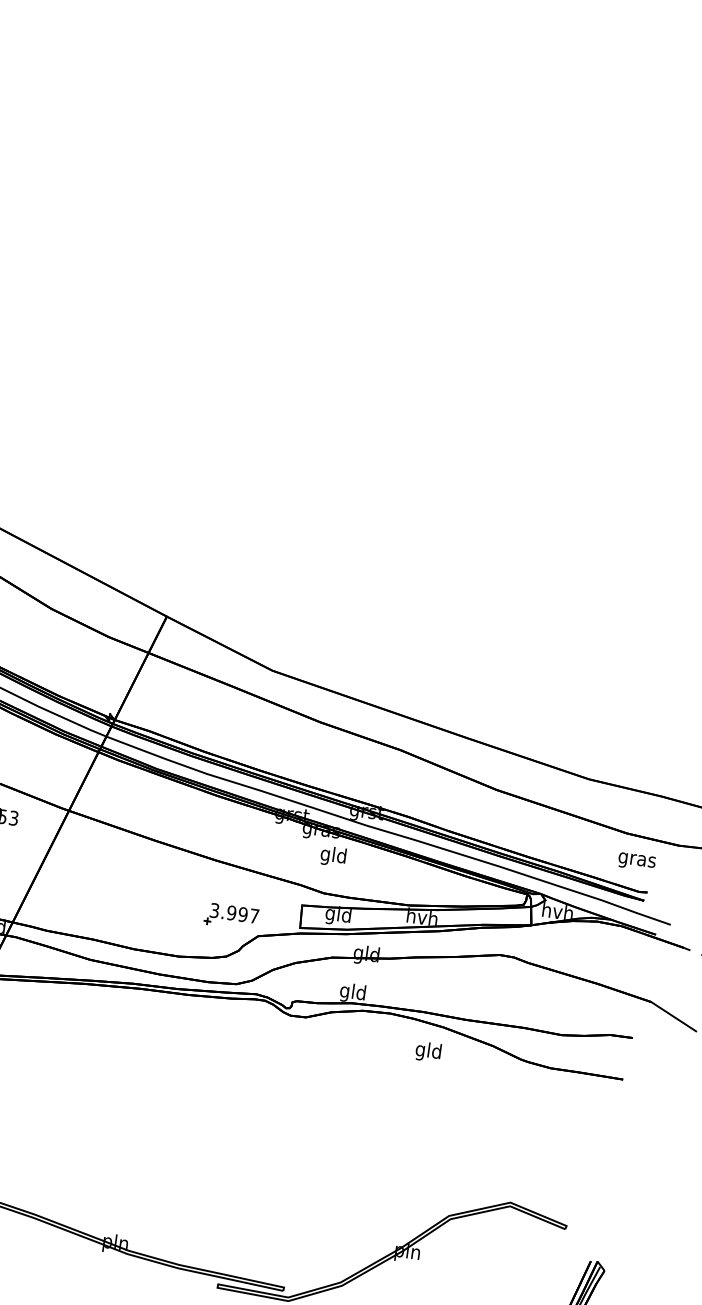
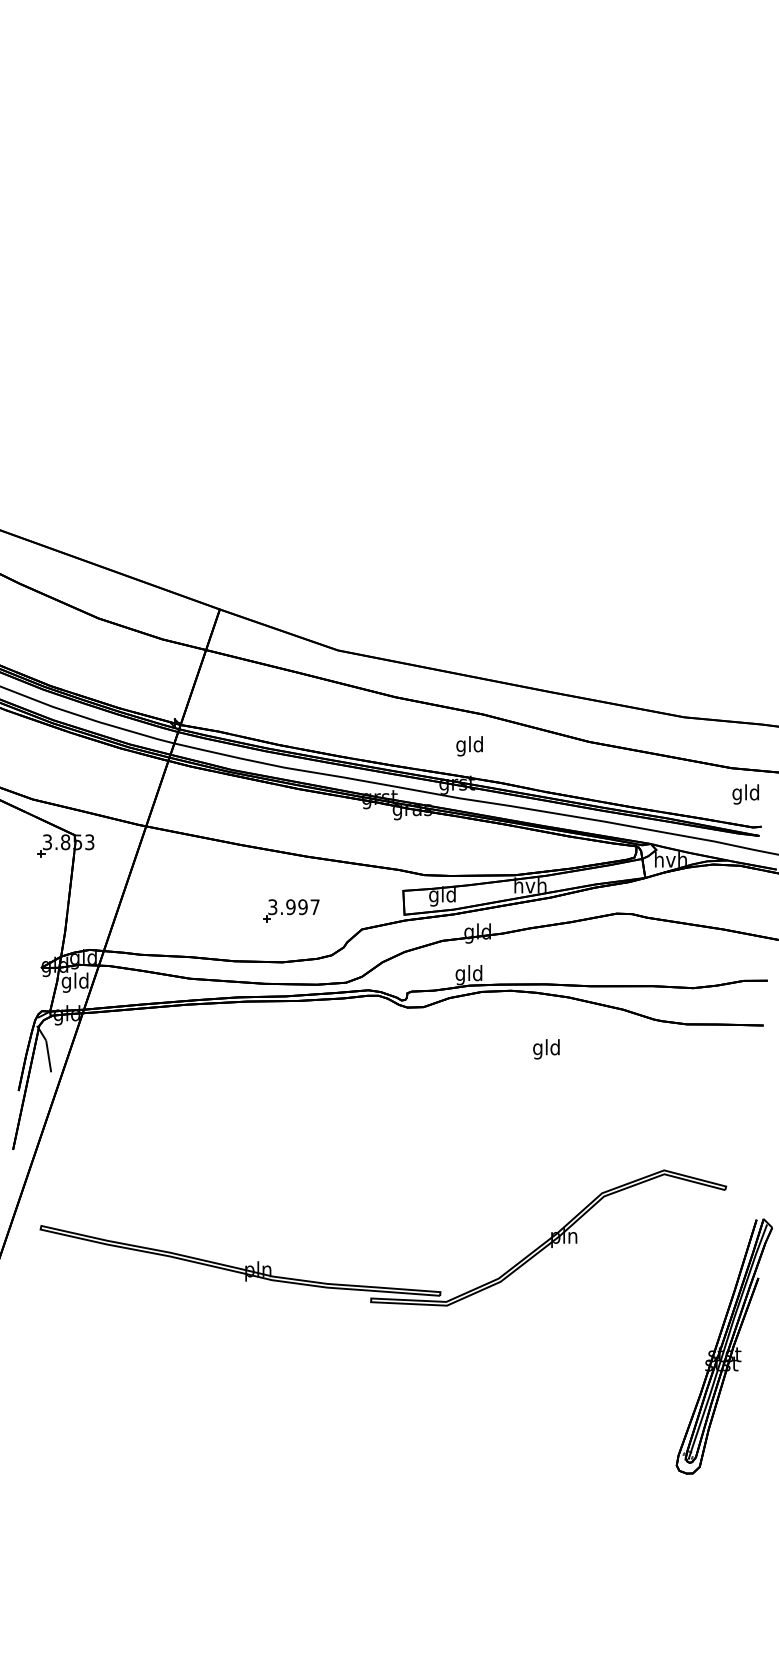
text: (333, 856) -> (469, 746), moved
text: (636, 860) -> (745, 794), gras -> gld
part: (231, 916) -> (291, 910), moved
text: (428, 1052) -> (546, 1049), moved

